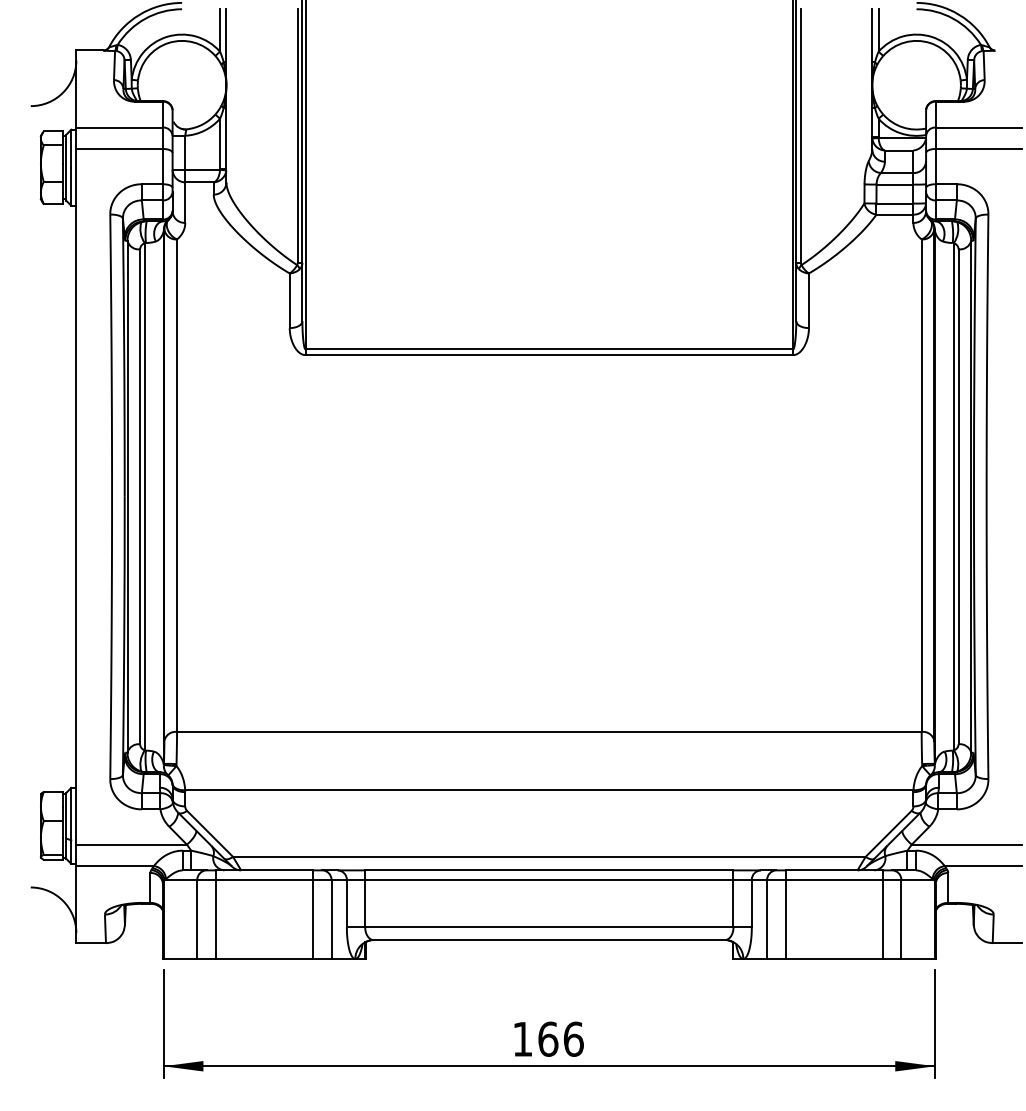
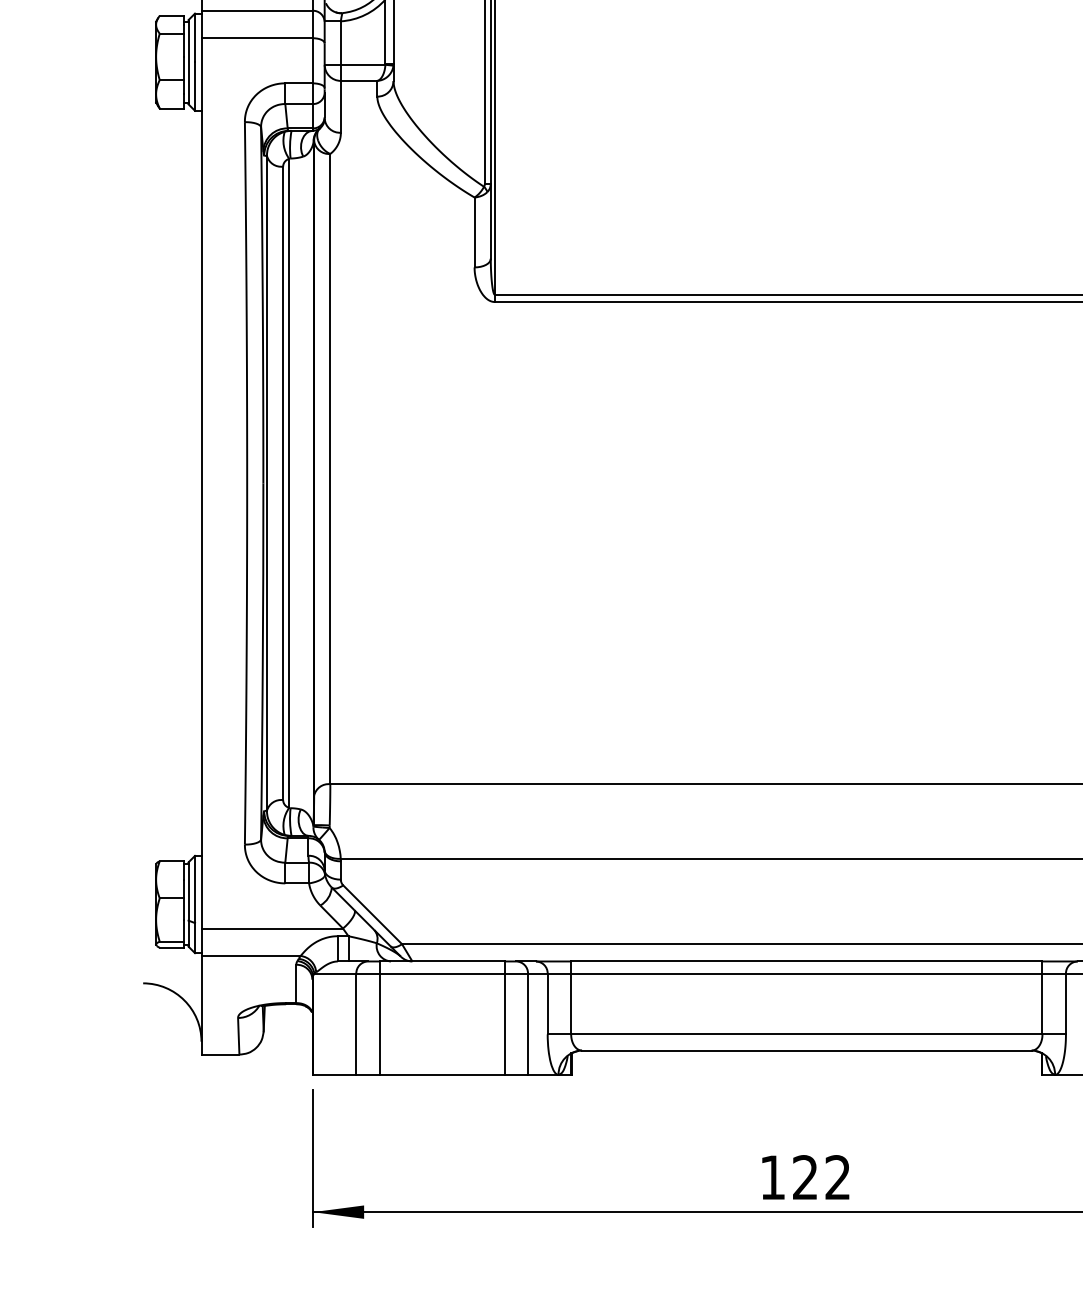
text: (560, 1038) -> (821, 1176), 166 -> 122

